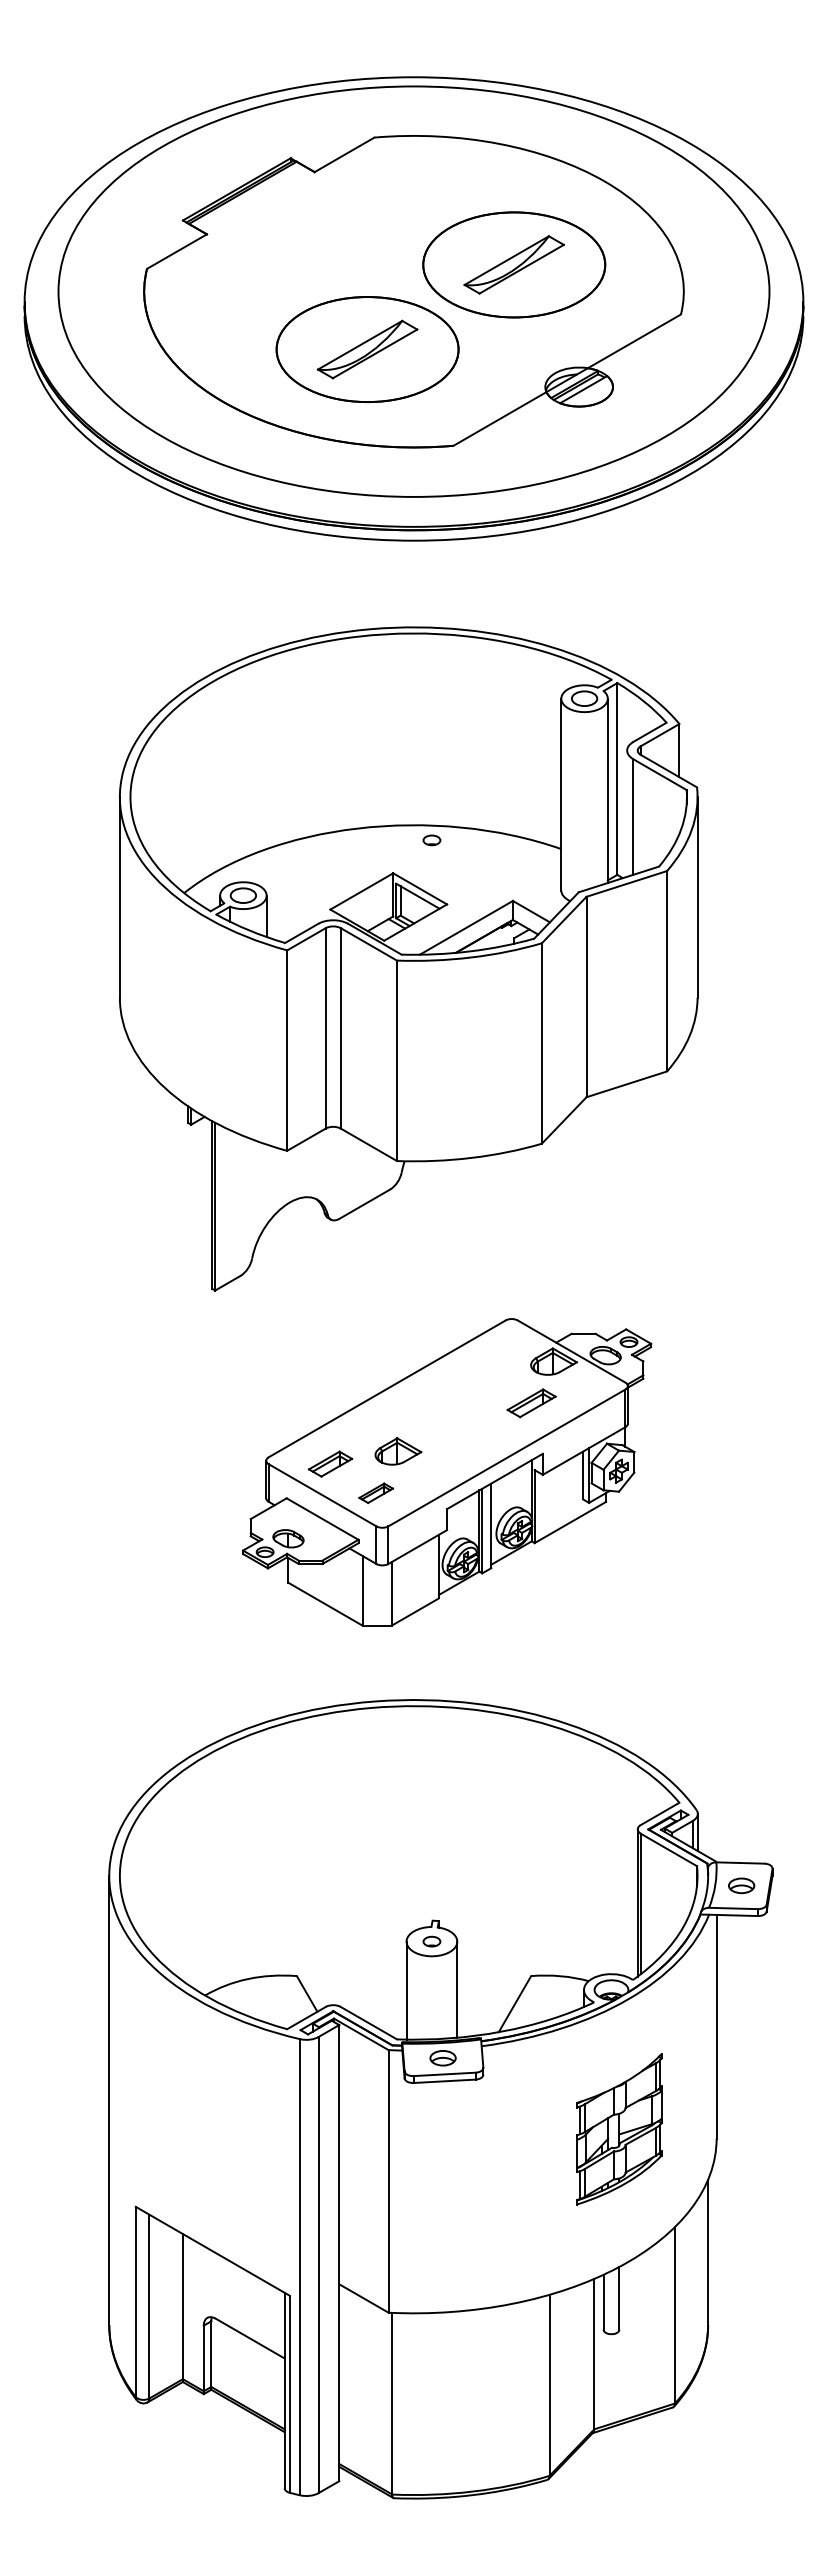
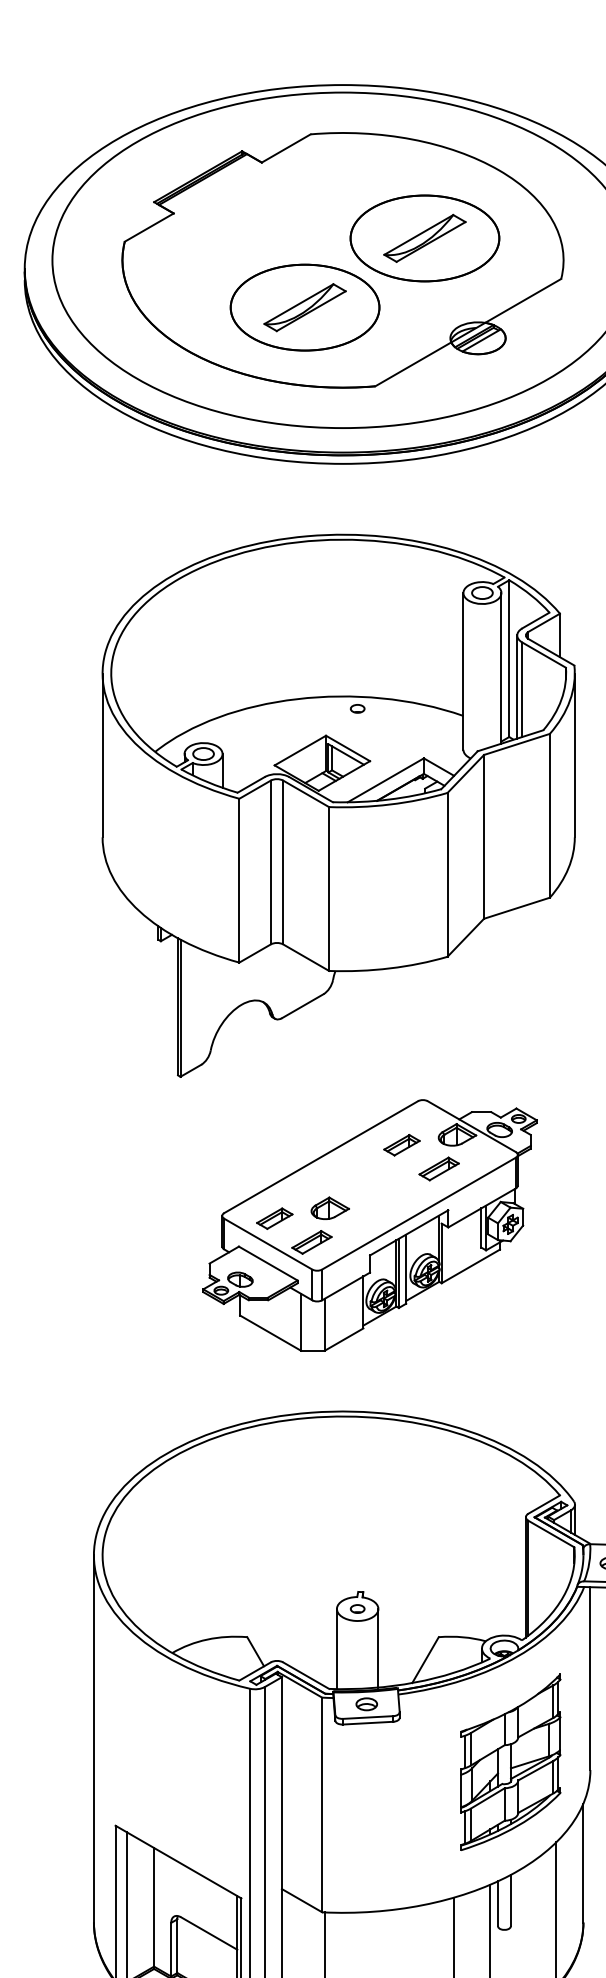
line: (627, 813) -> (517, 686), added
part: (485, 1373) -> (401, 1144), added
part: (376, 1493) -> (312, 1242), size x1.43
part: (618, 2129) -> (510, 1762), size x1.43

